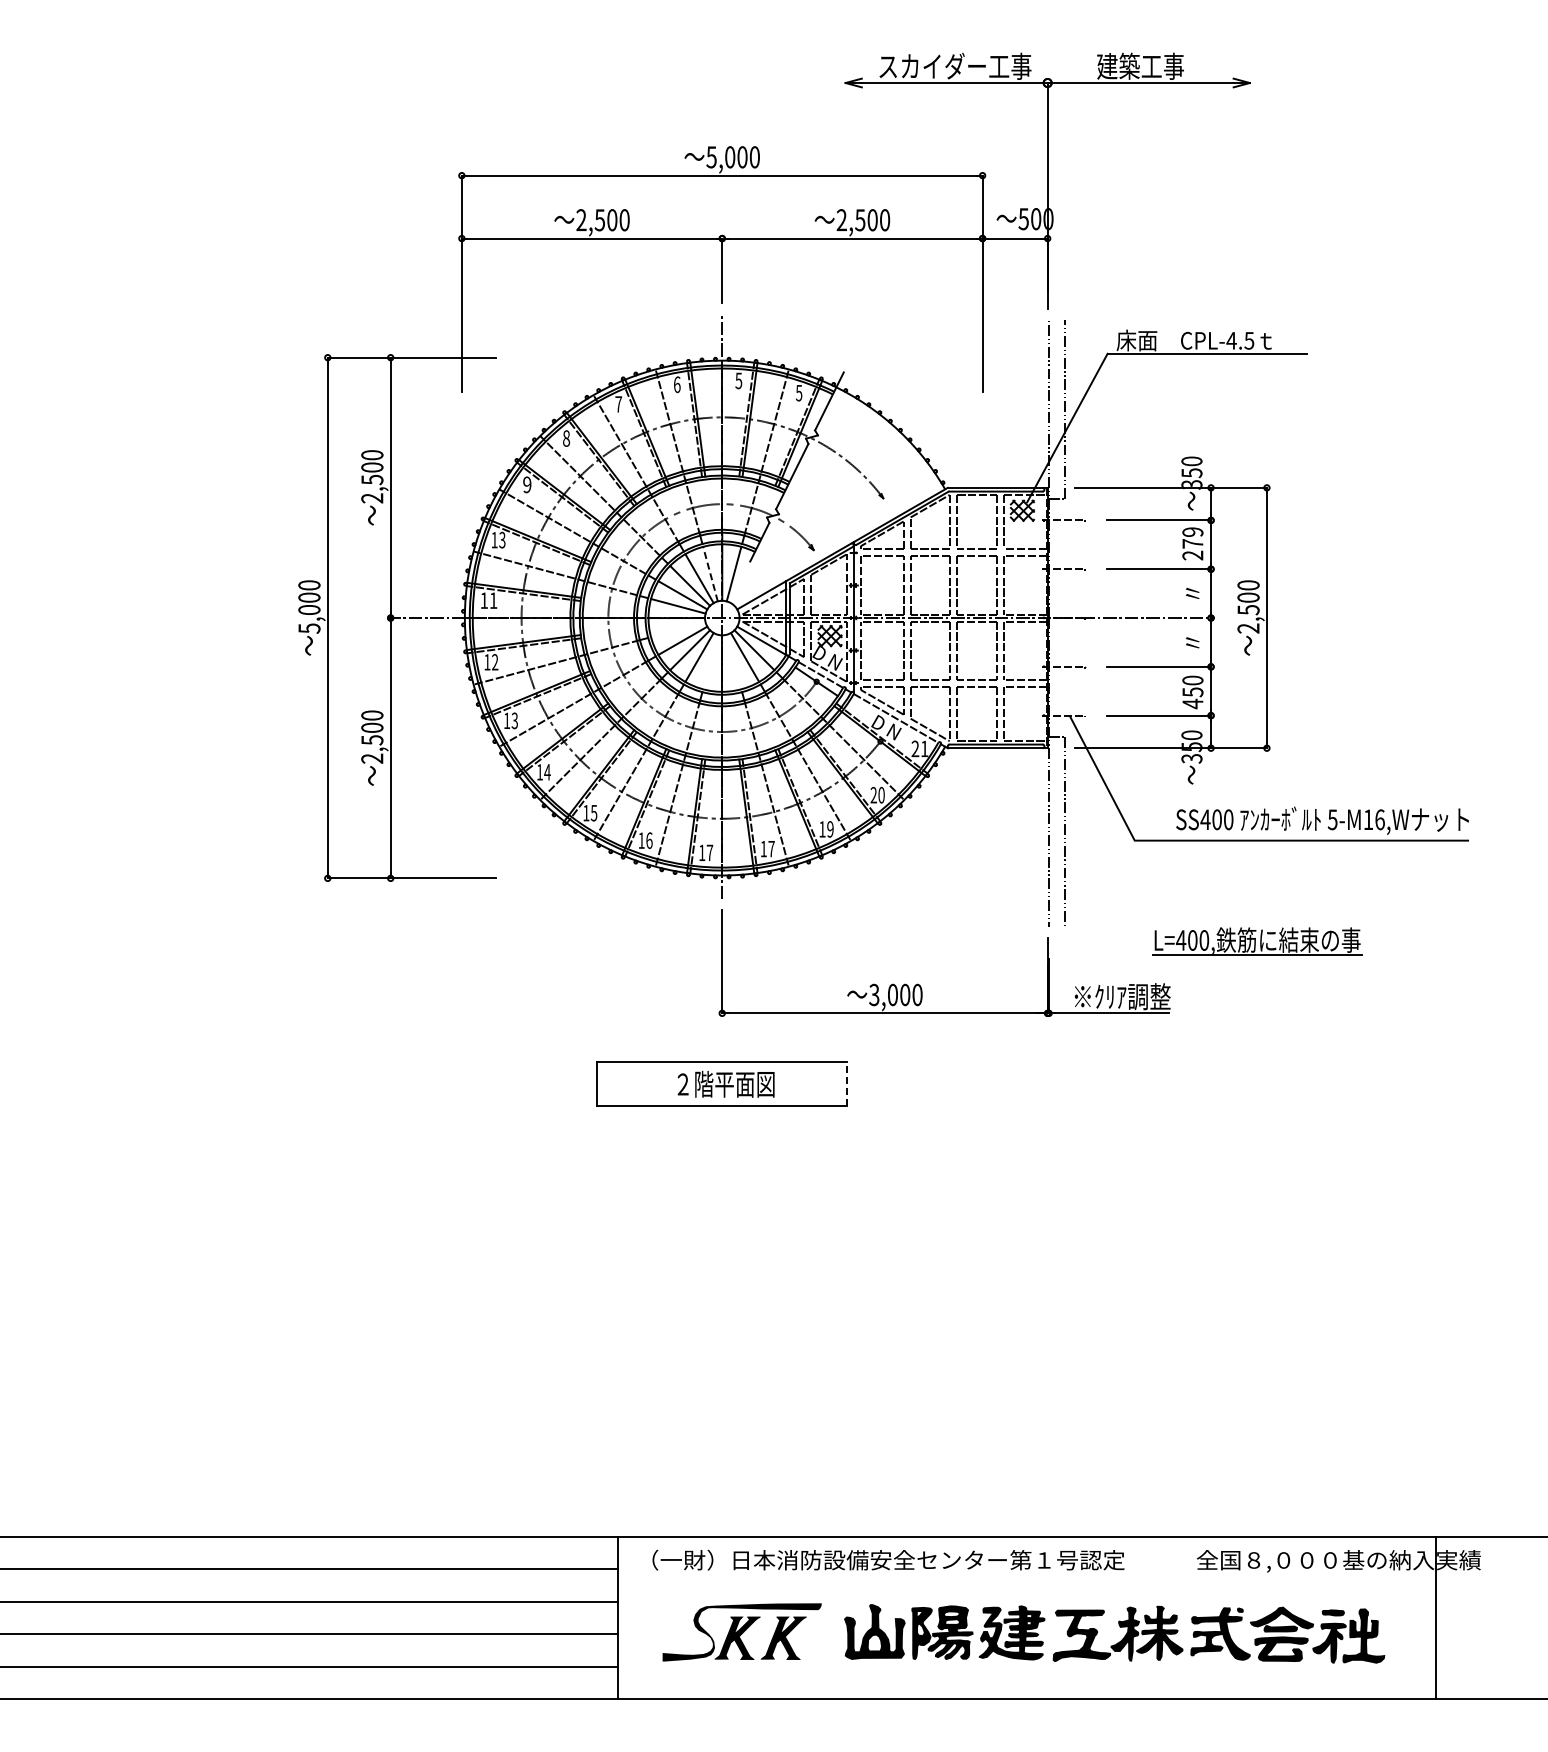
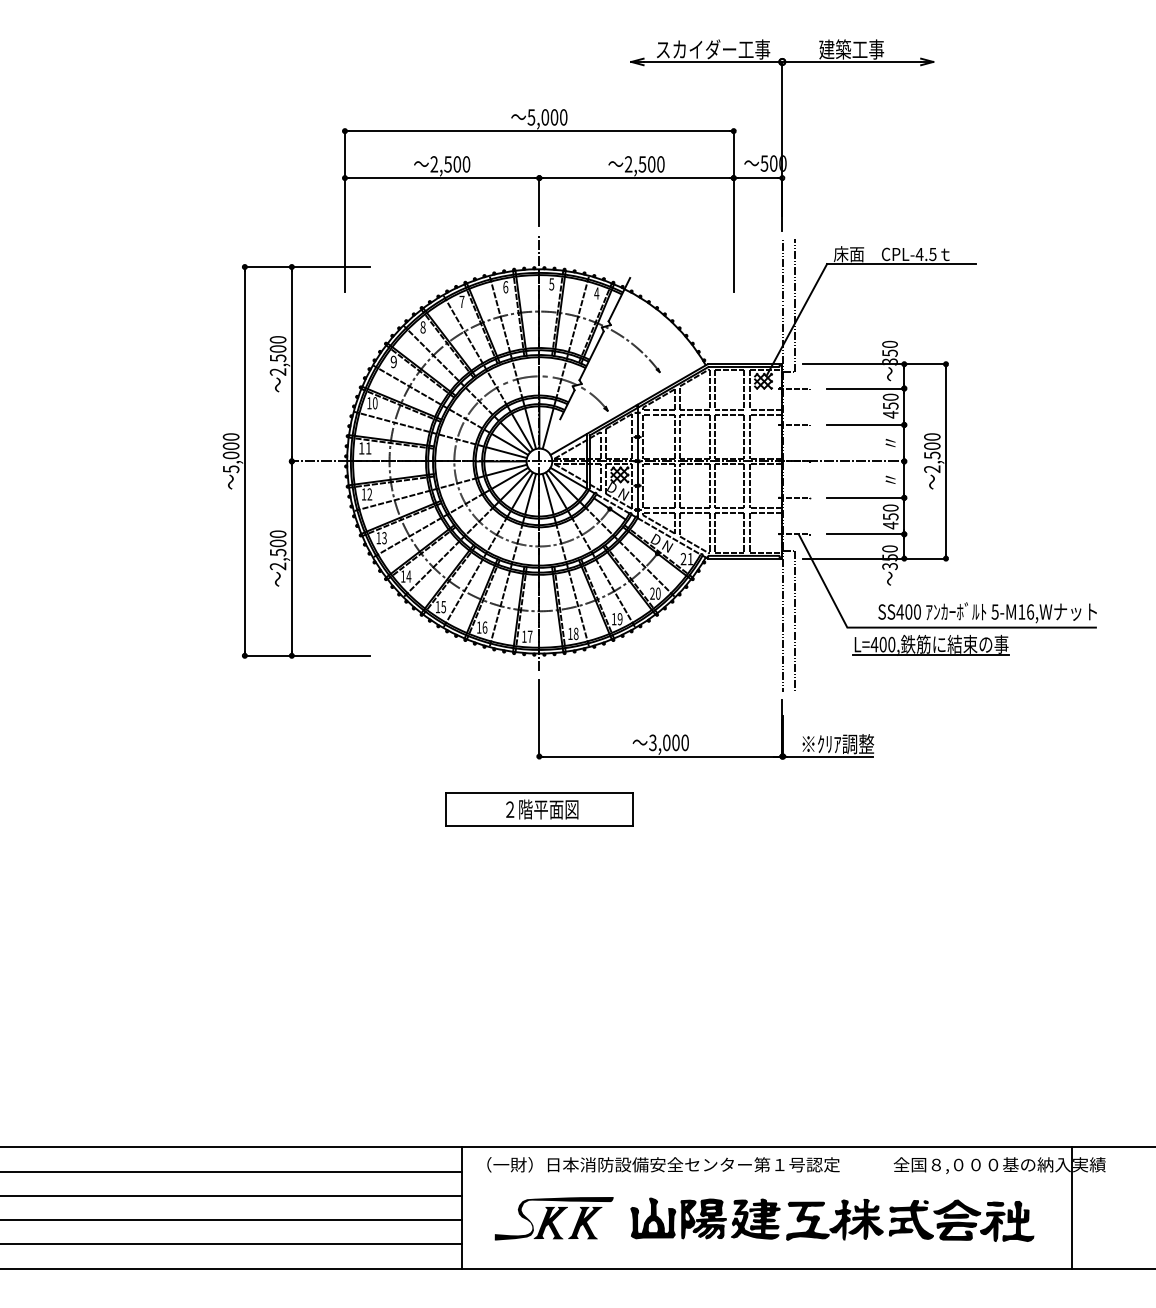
text: (798, 393) -> (596, 293), 5 -> 4
text: (502, 540) -> (375, 403), 13 -> 10
text: (1192, 543) -> (890, 405), 279 -> 450
line: (710, 573) -> (530, 428), dashed -> solid
line: (678, 629) -> (506, 469), added
line: (710, 661) -> (530, 493), added
line: (733, 661) -> (547, 493), added
text: (771, 848) -> (576, 633), 17 -> 18
part: (1257, 941) -> (931, 645), moved
line: (847, 1084) -> (632, 809), dashed -> solid

